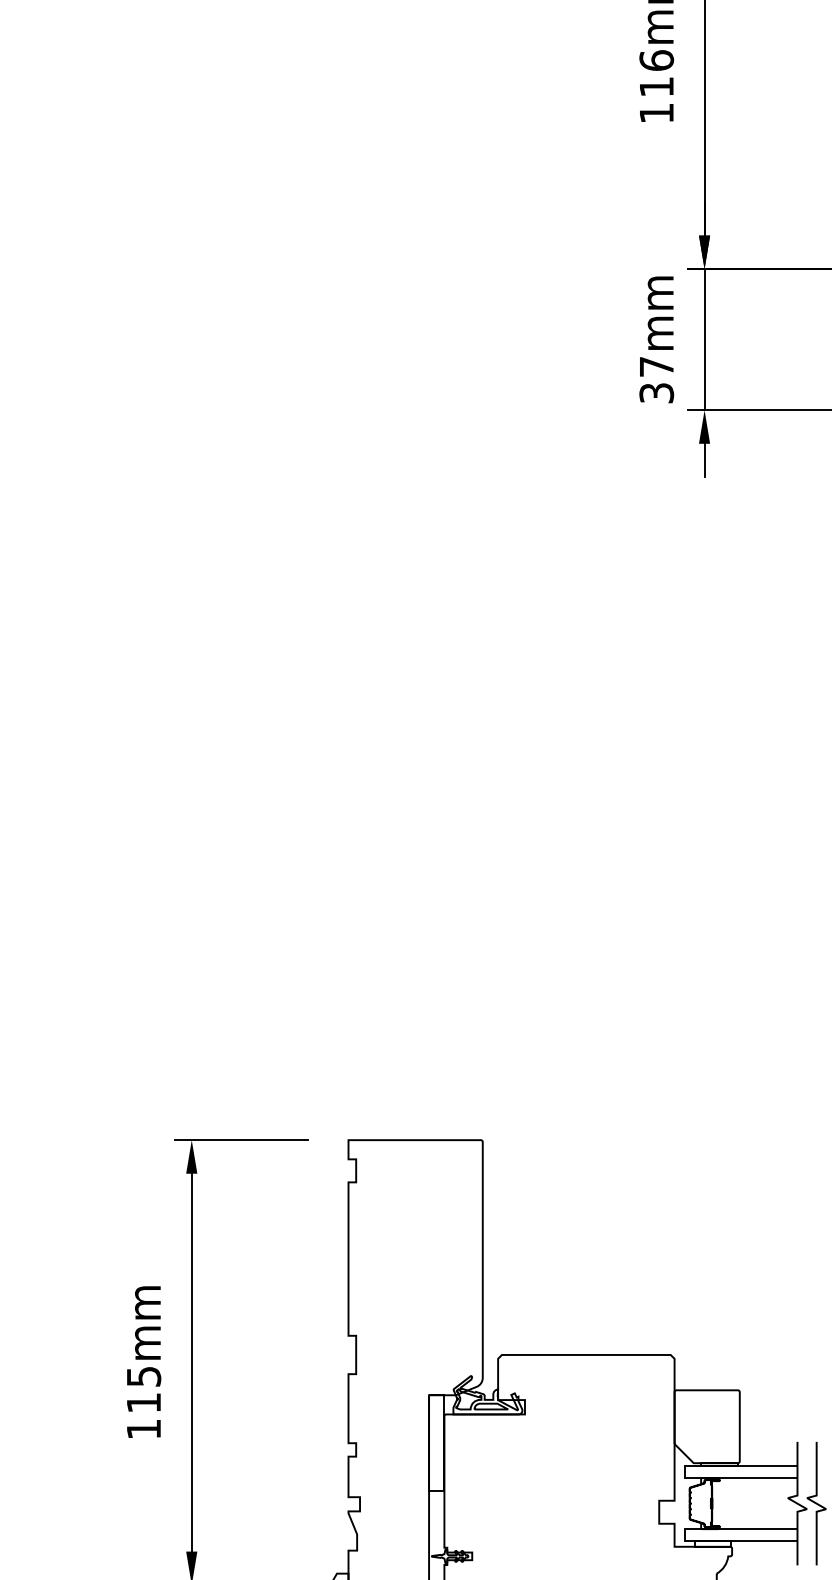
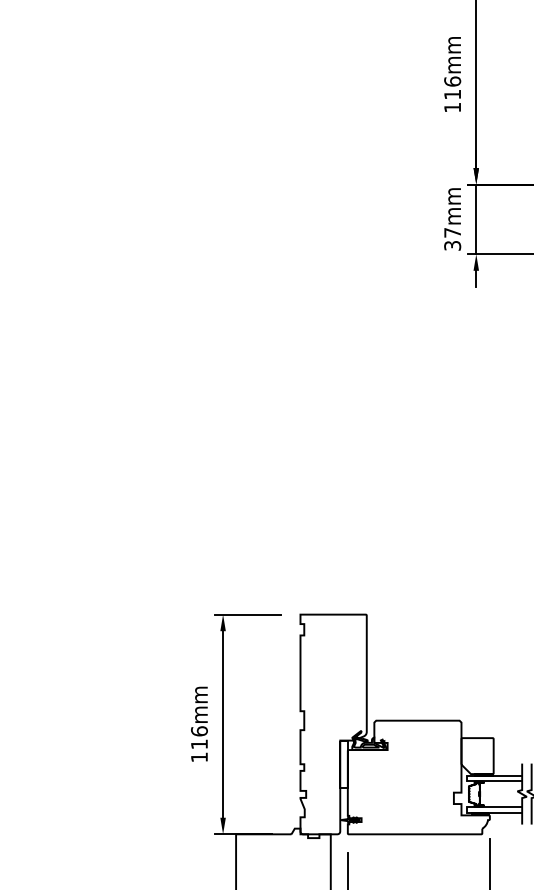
text: (143, 1376) -> (199, 731), 115mm -> 116mm

